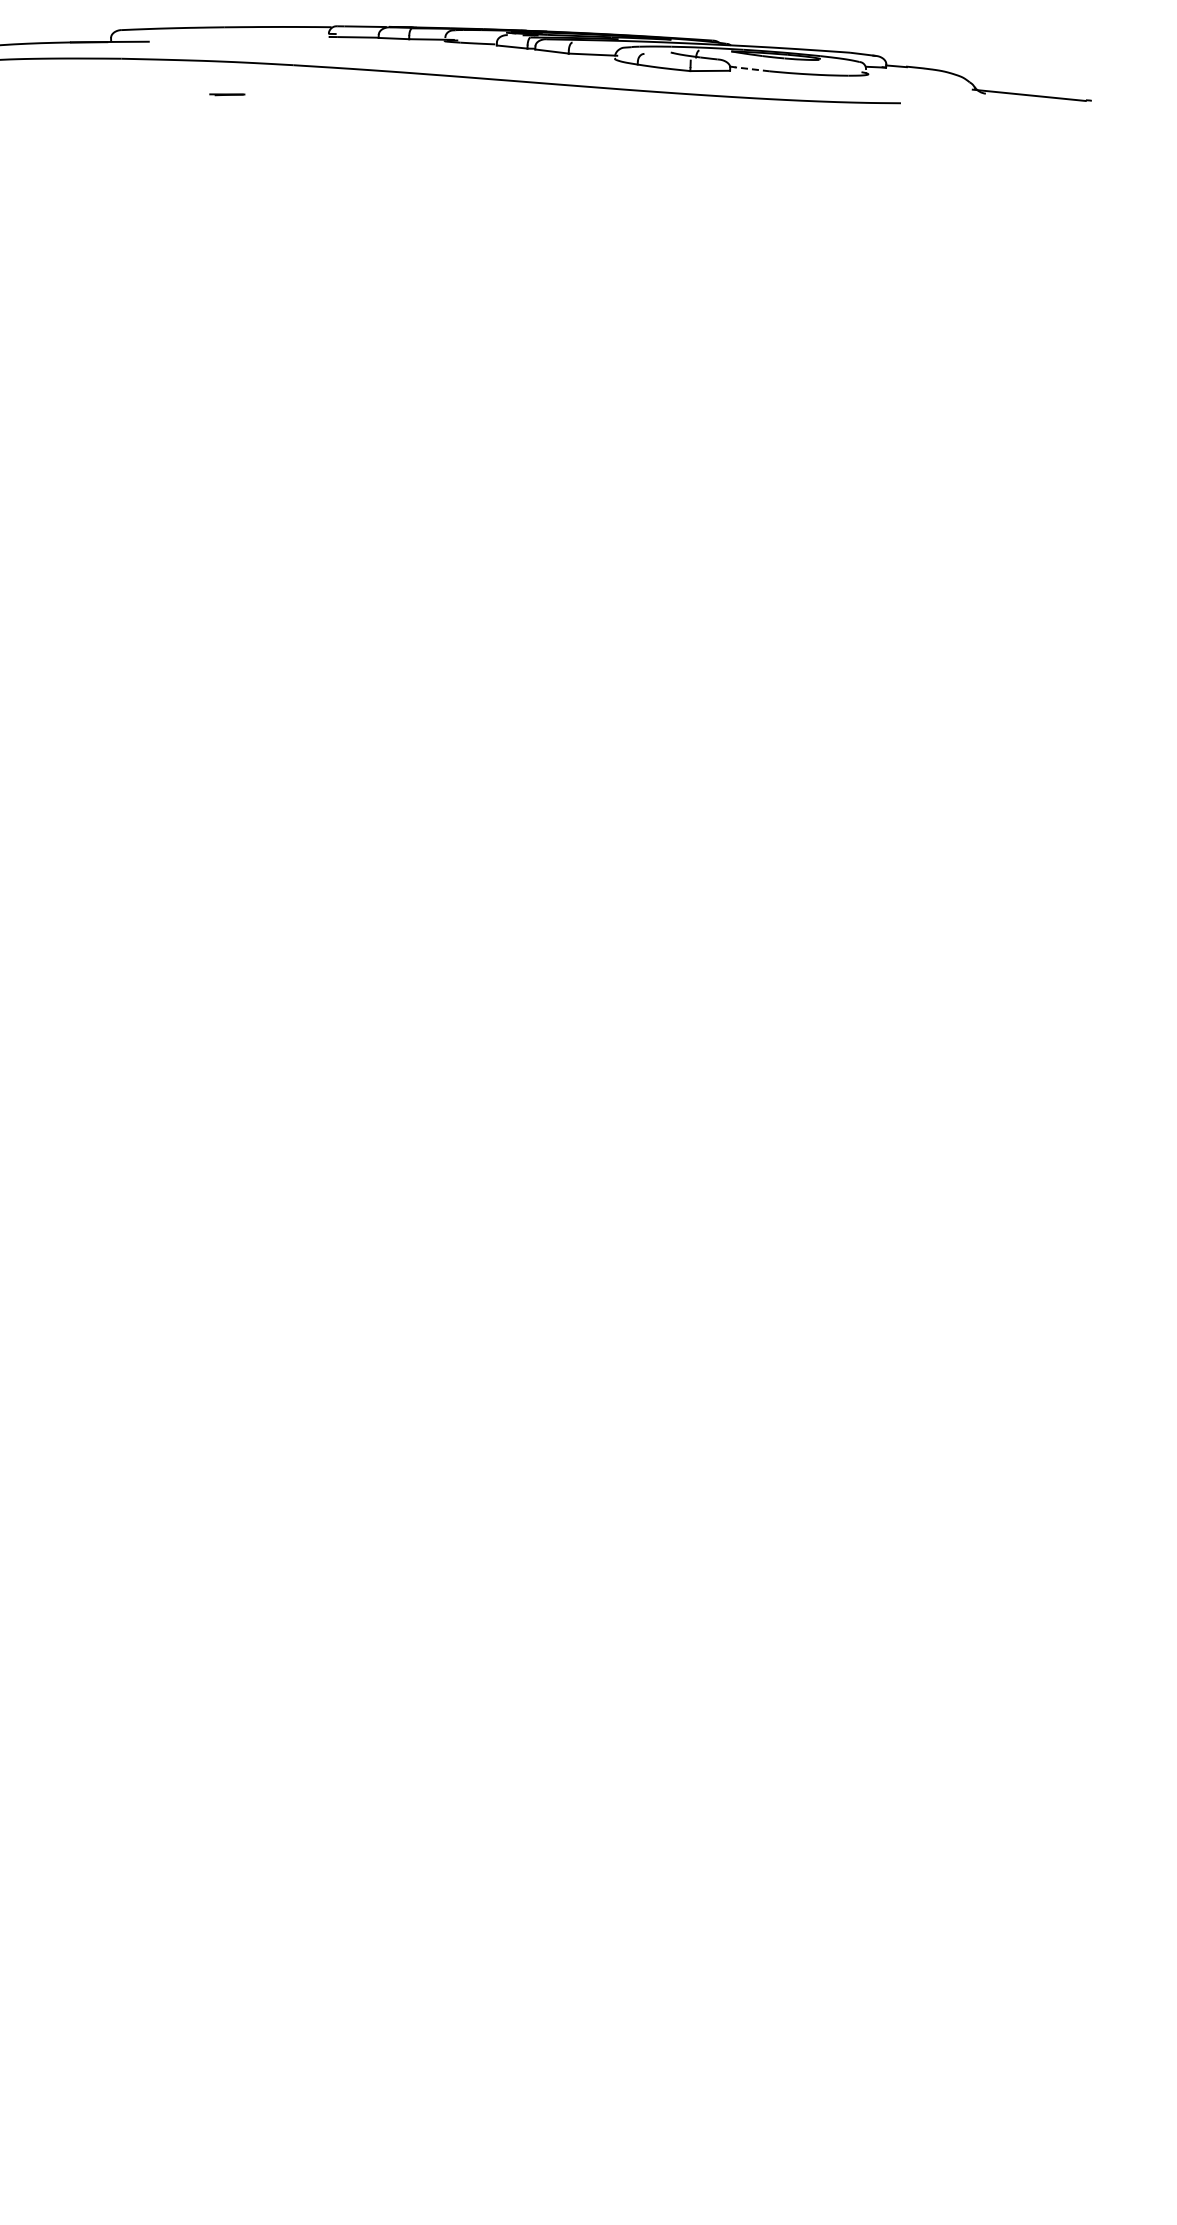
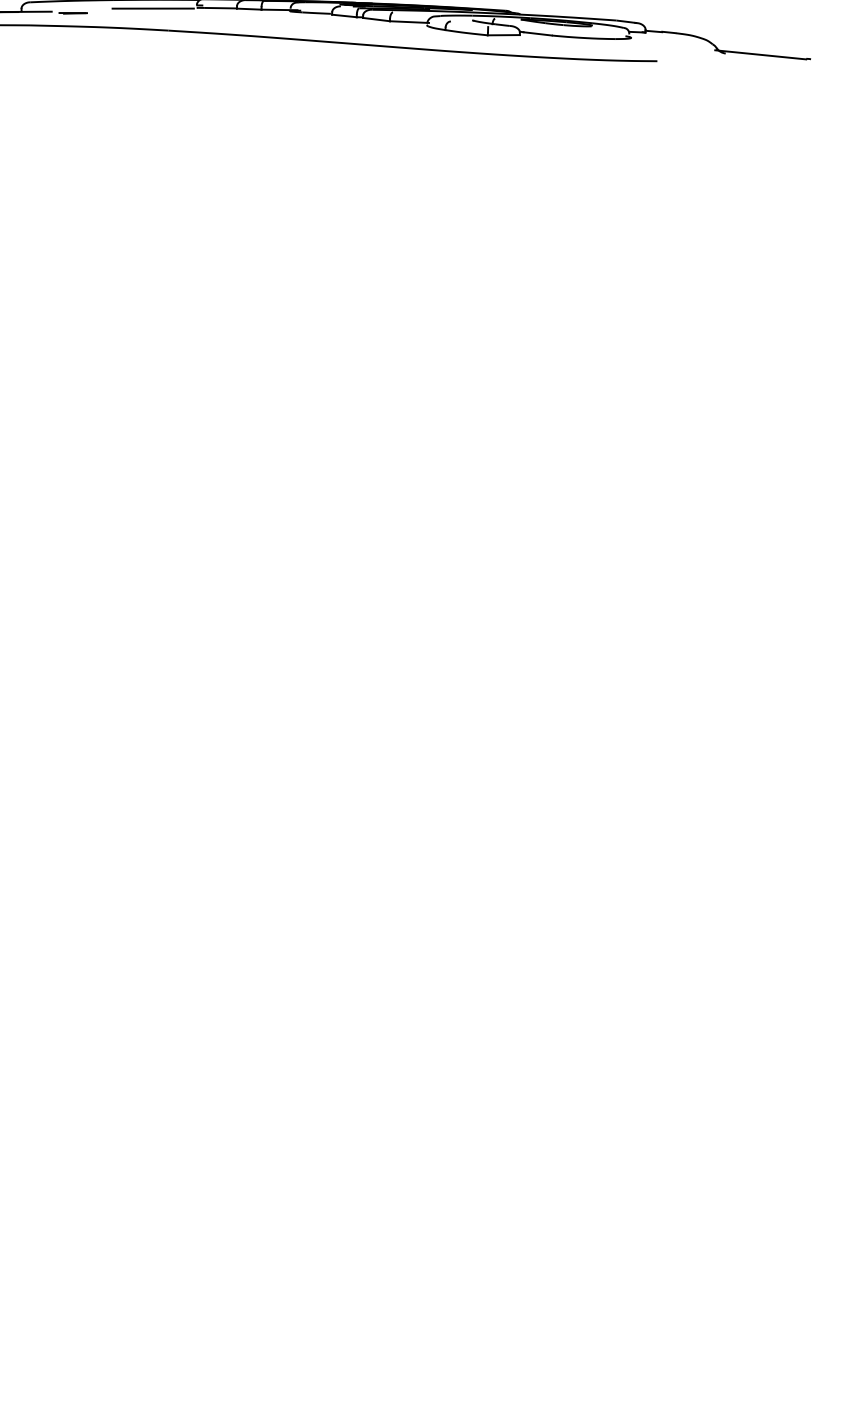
line: (274, 37) -> (153, 8), added
line: (752, 69) -> (537, 34), dashed -> solid
line: (227, 94) -> (73, 13), moved

